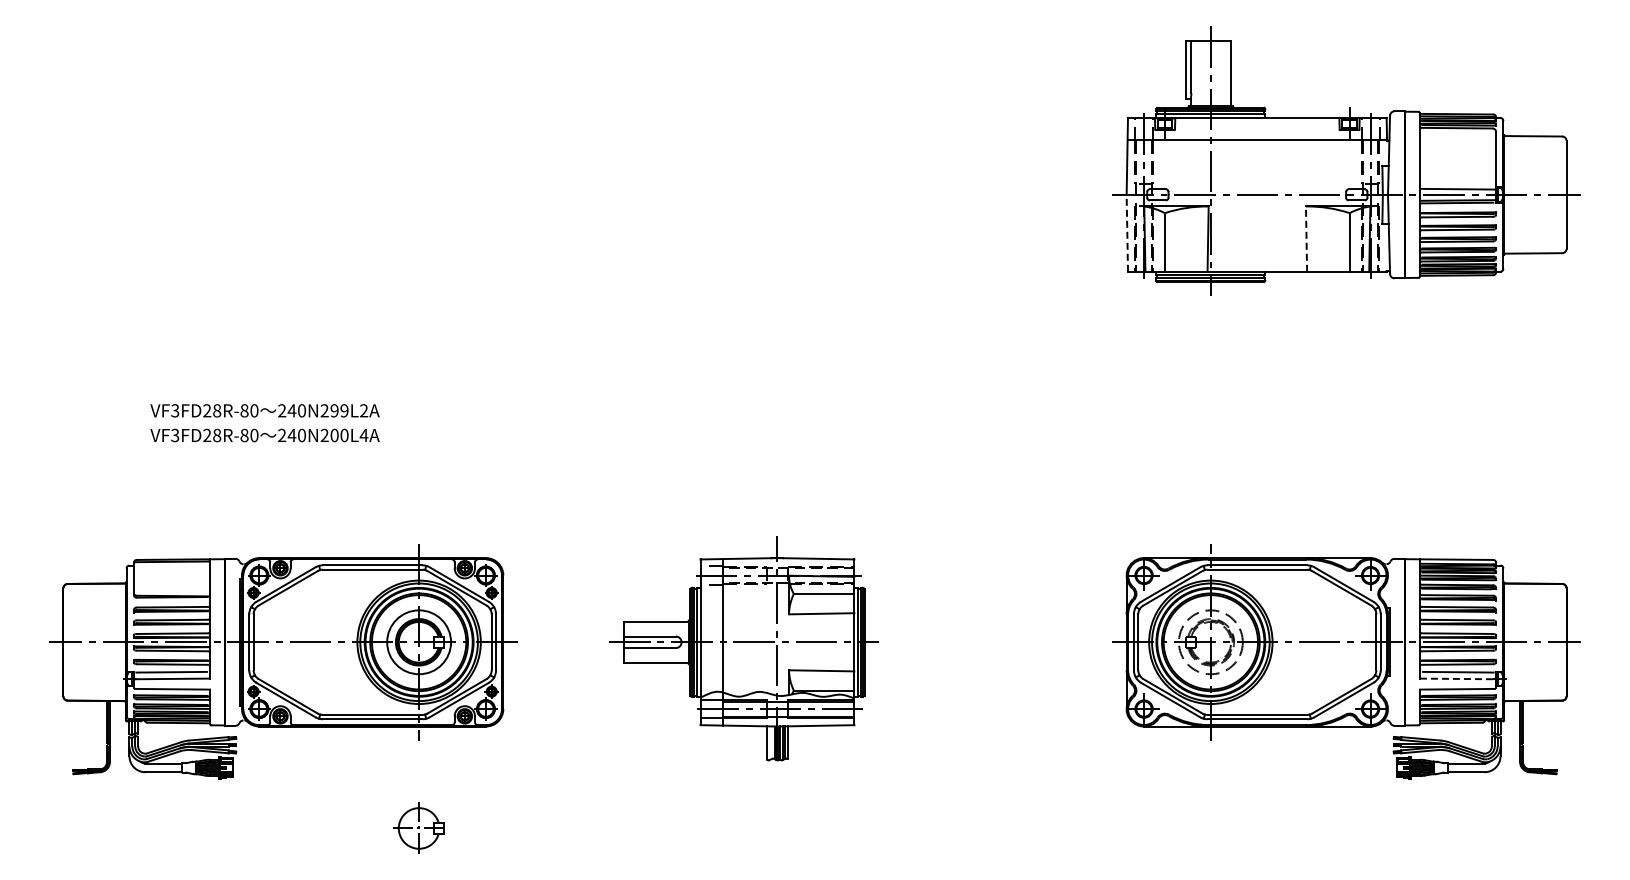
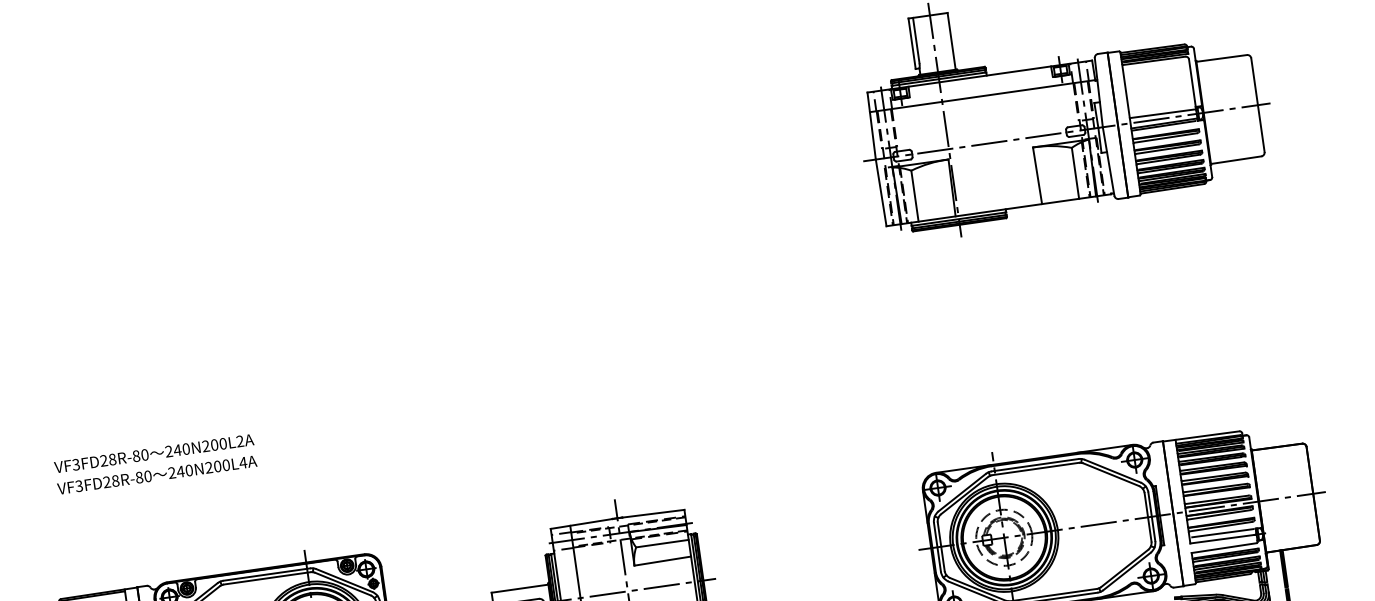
line: (1127, 232) -> (881, 192), dashed -> solid
line: (1306, 239) -> (1037, 176), dashed -> solid
text: (339, 410) -> (218, 444), 240N299L2A -> 240N200L2A
line: (1457, 678) -> (1222, 538), dashed -> solid

